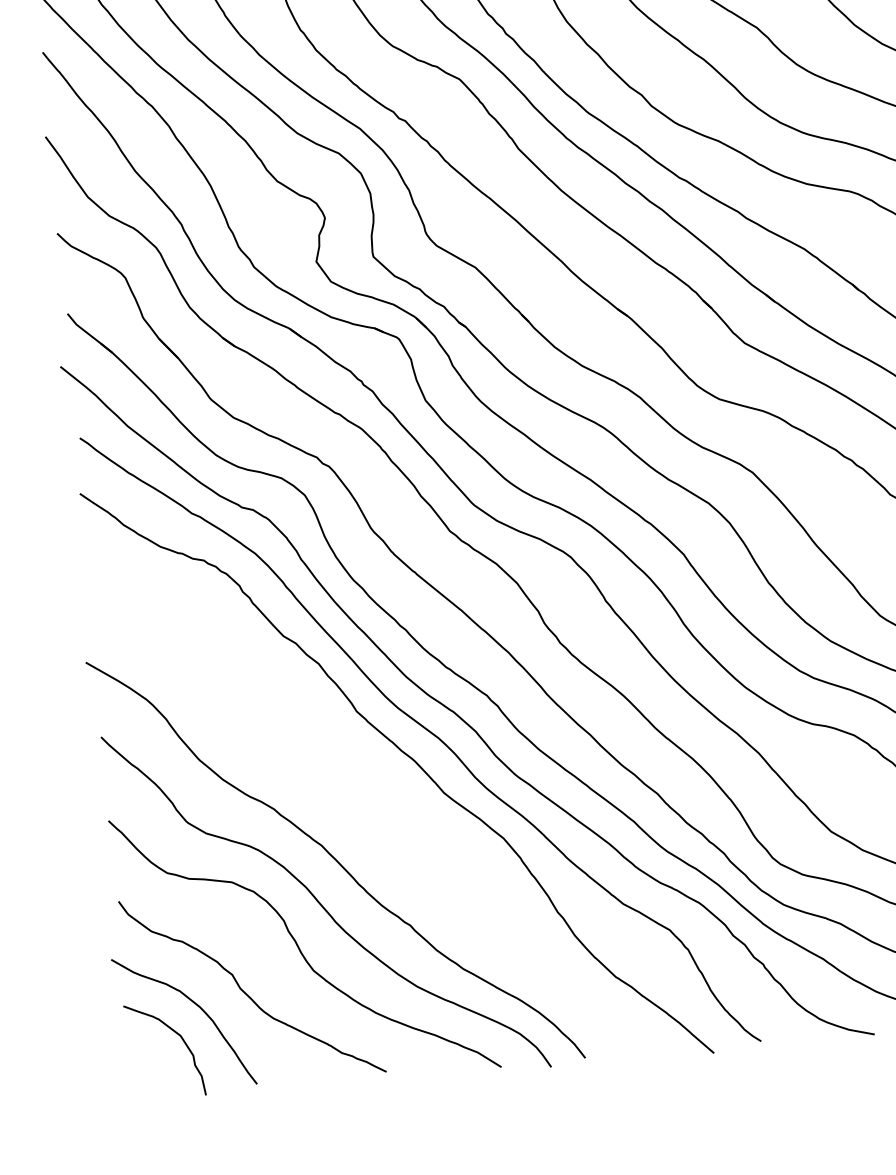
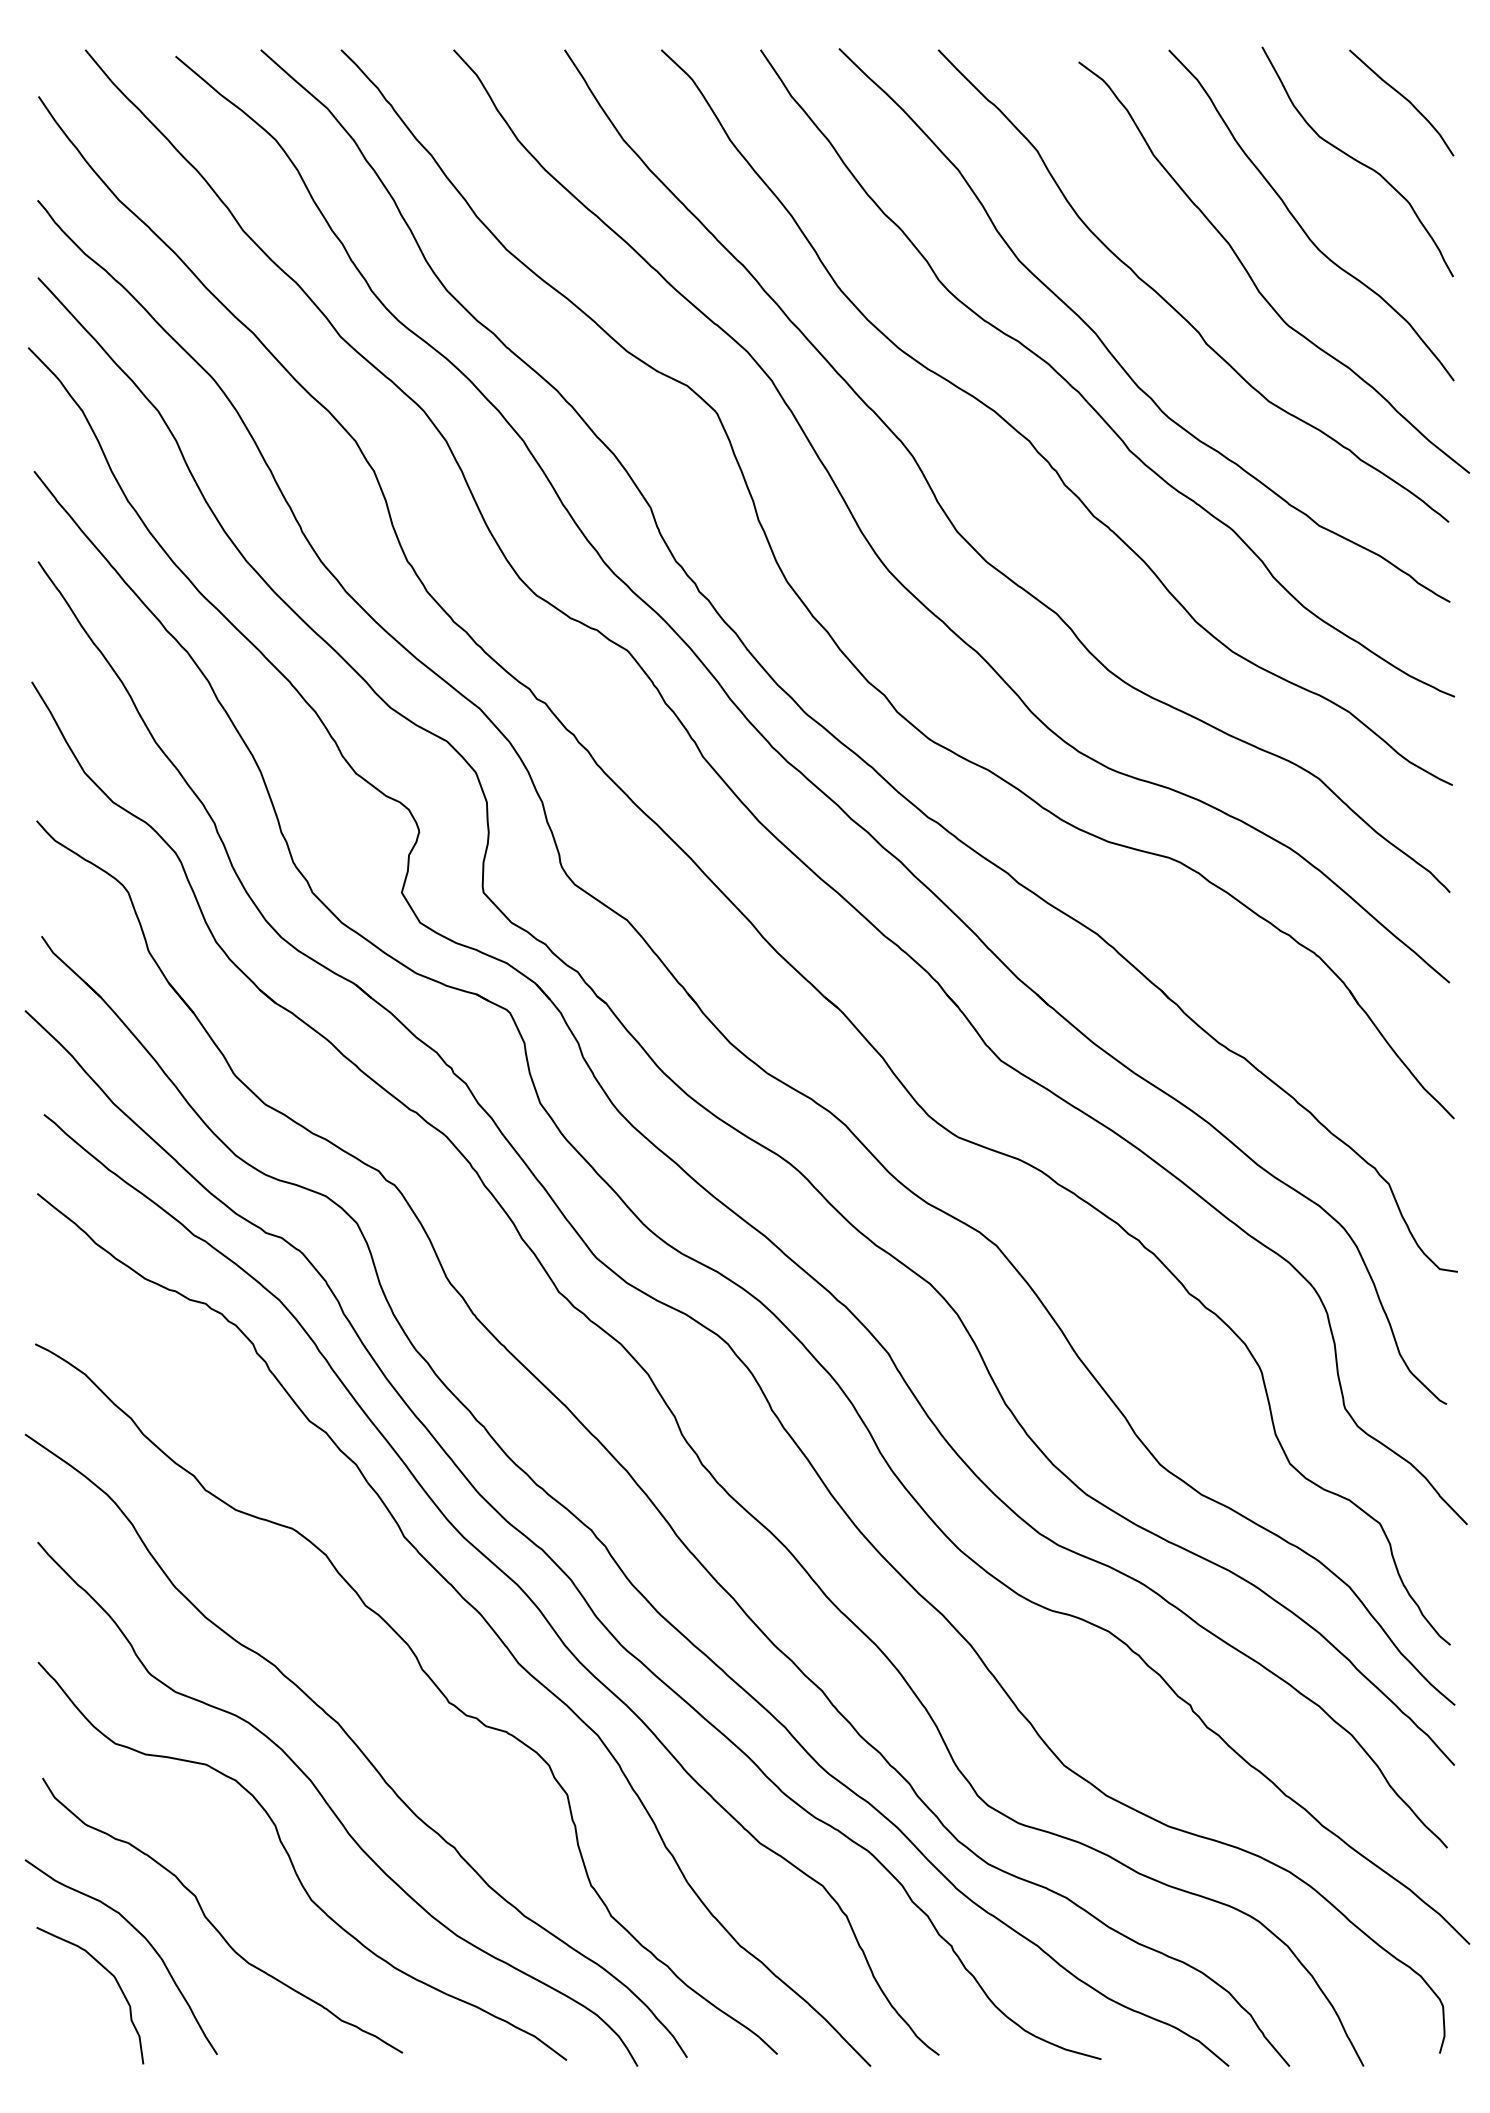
curve: (382, 809) -> (429, 1679), added

